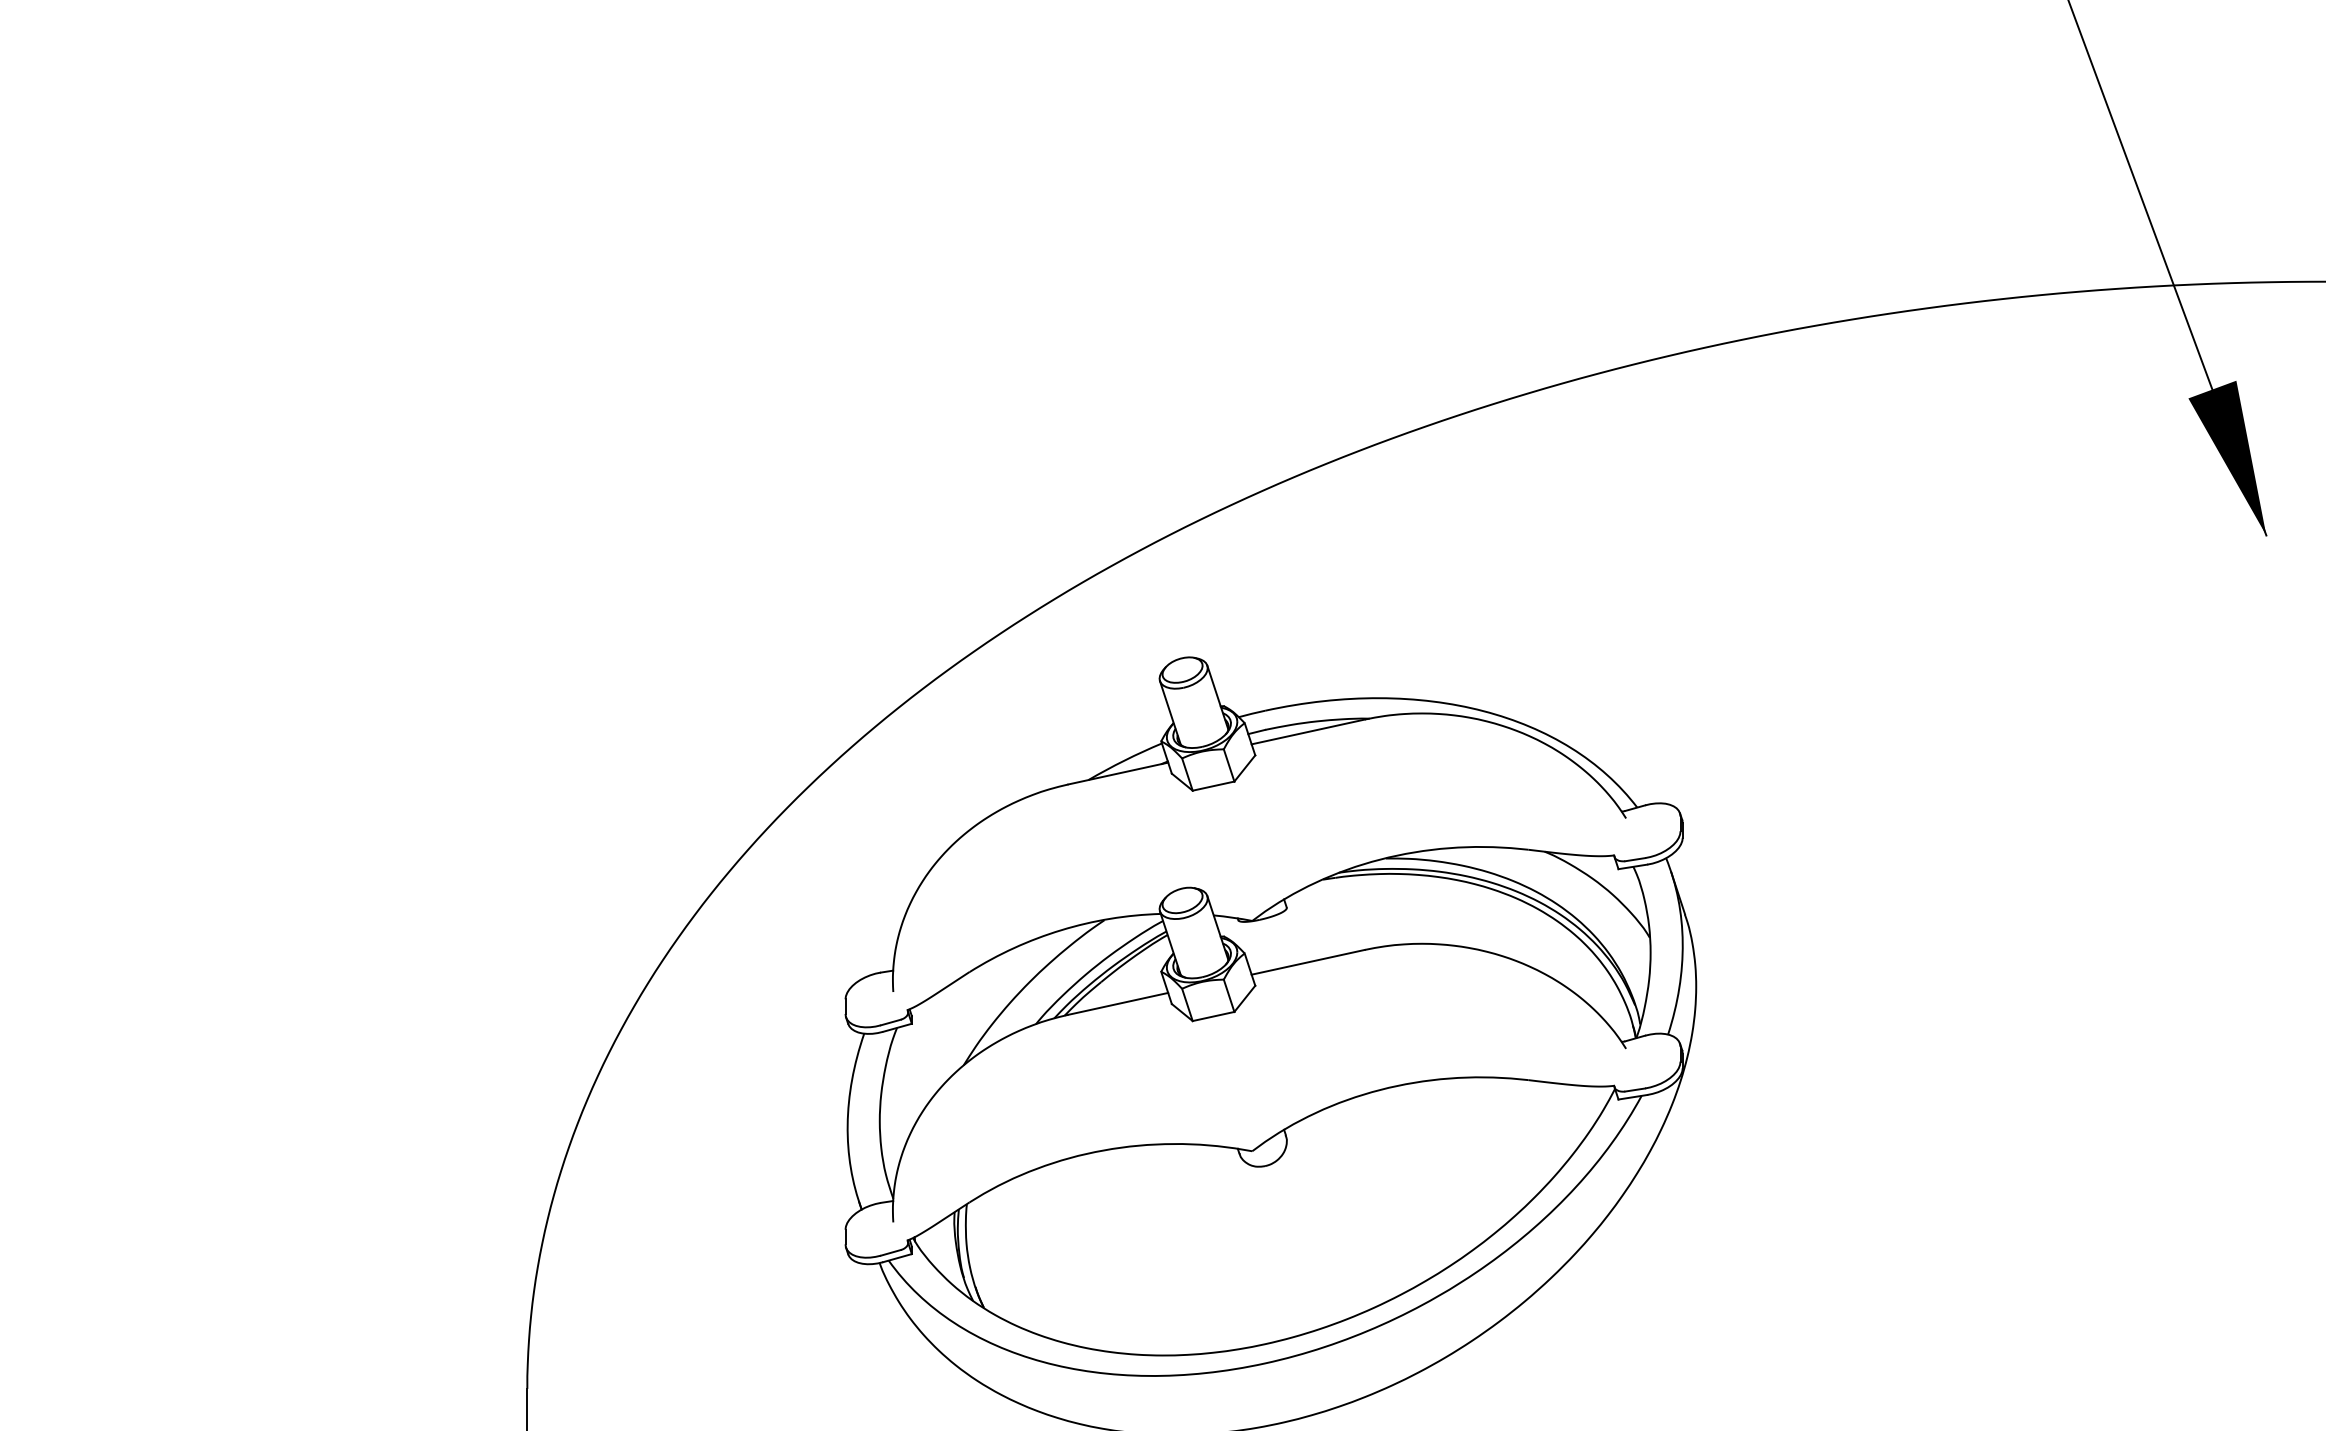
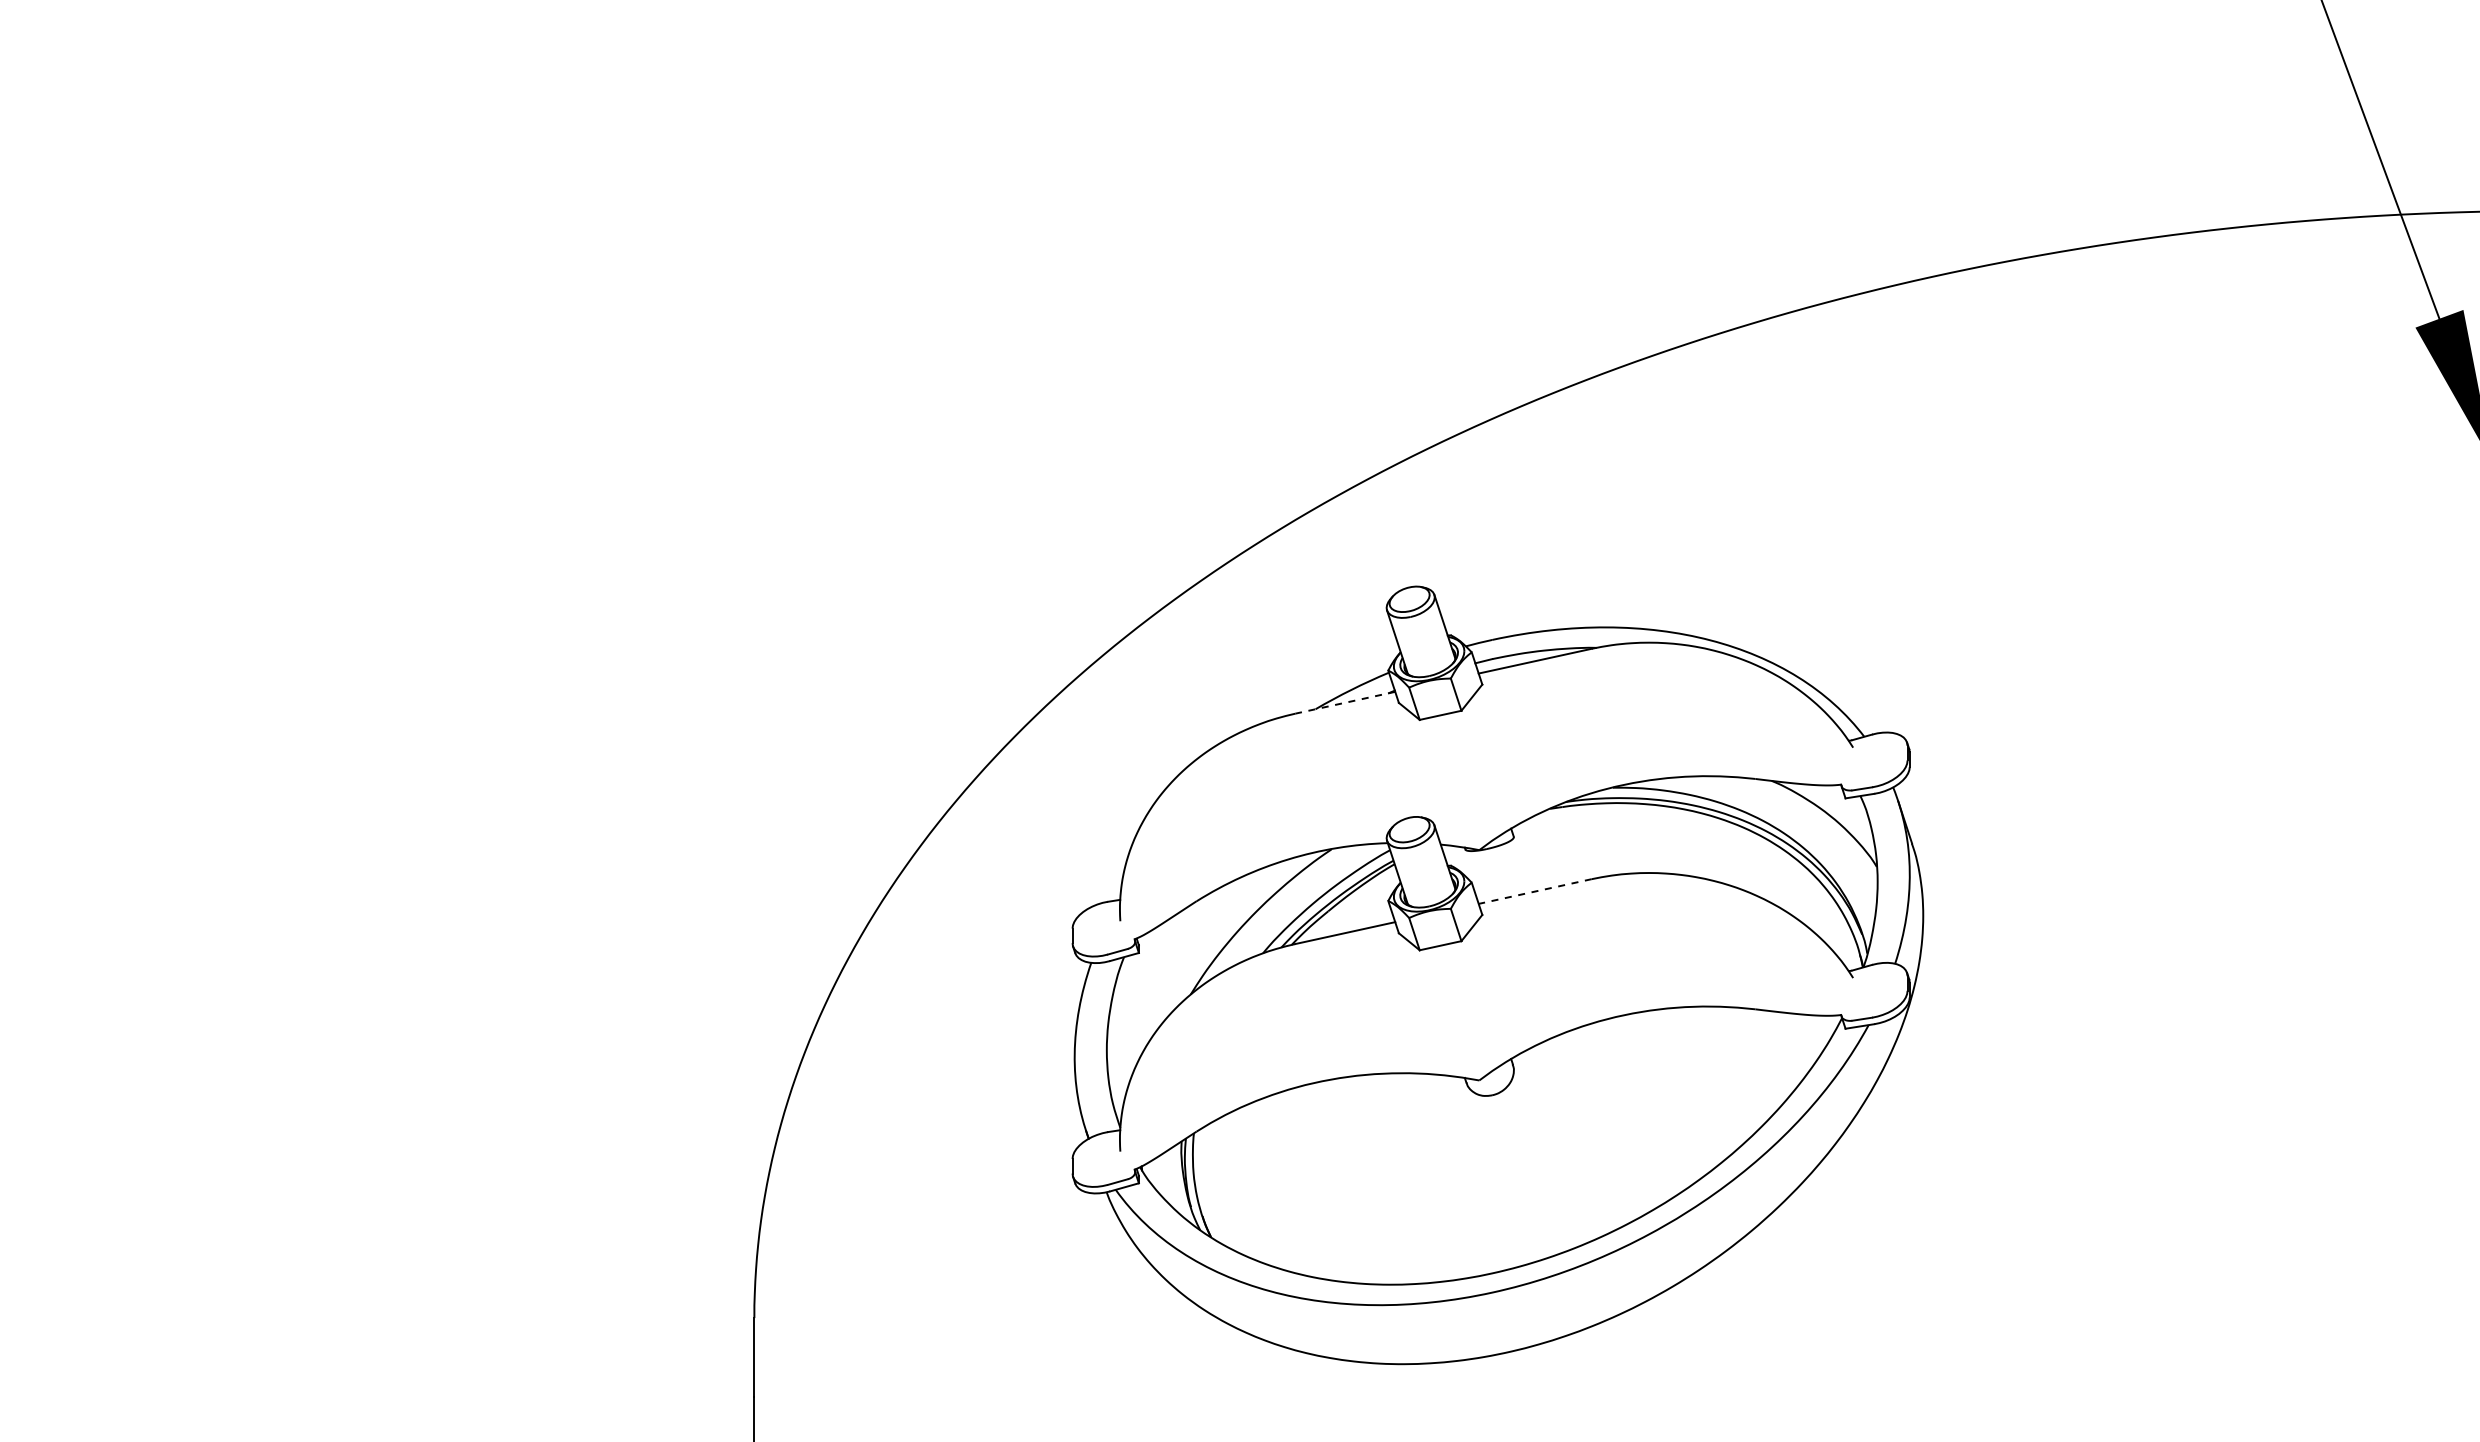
line: (1117, 773) -> (1344, 702), solid -> dashed
line: (1308, 962) -> (1535, 891), solid -> dashed

